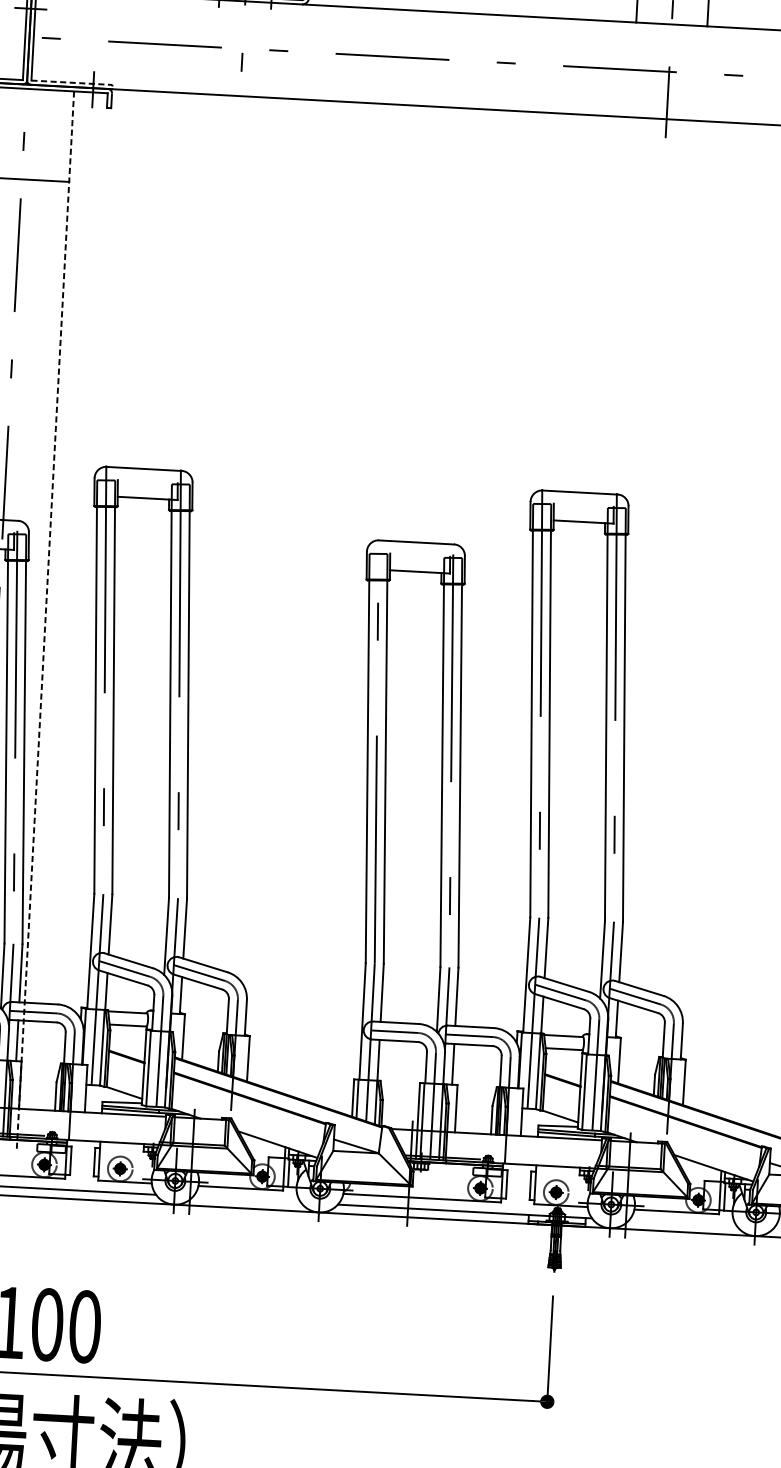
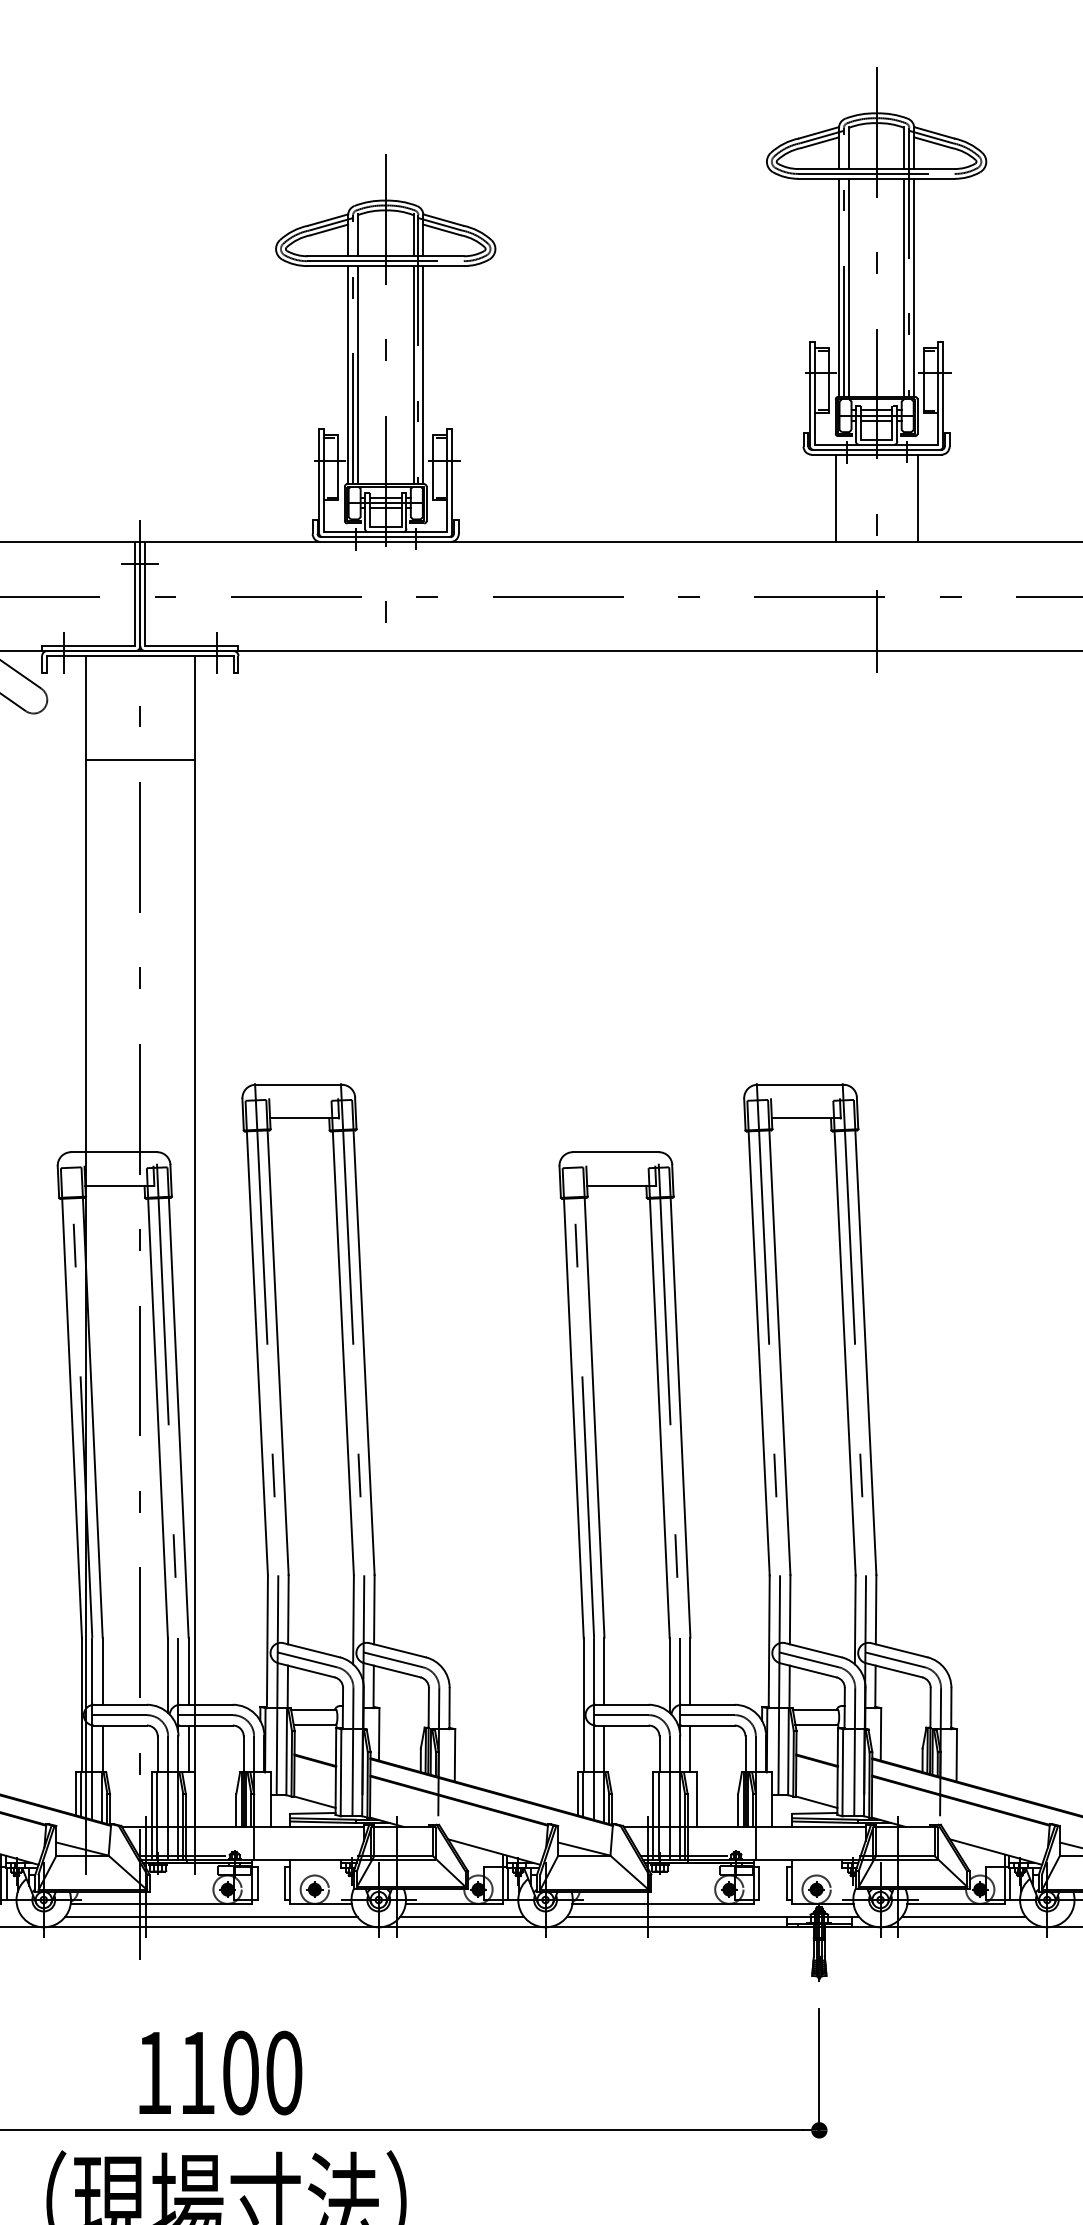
line: (74, 83) -> (194, 646), dashed -> solid
line: (45, 620) -> (194, 1264), dashed -> solid
line: (247, 1200) -> (462, 1917), added
line: (682, 1223) -> (963, 1917), added

